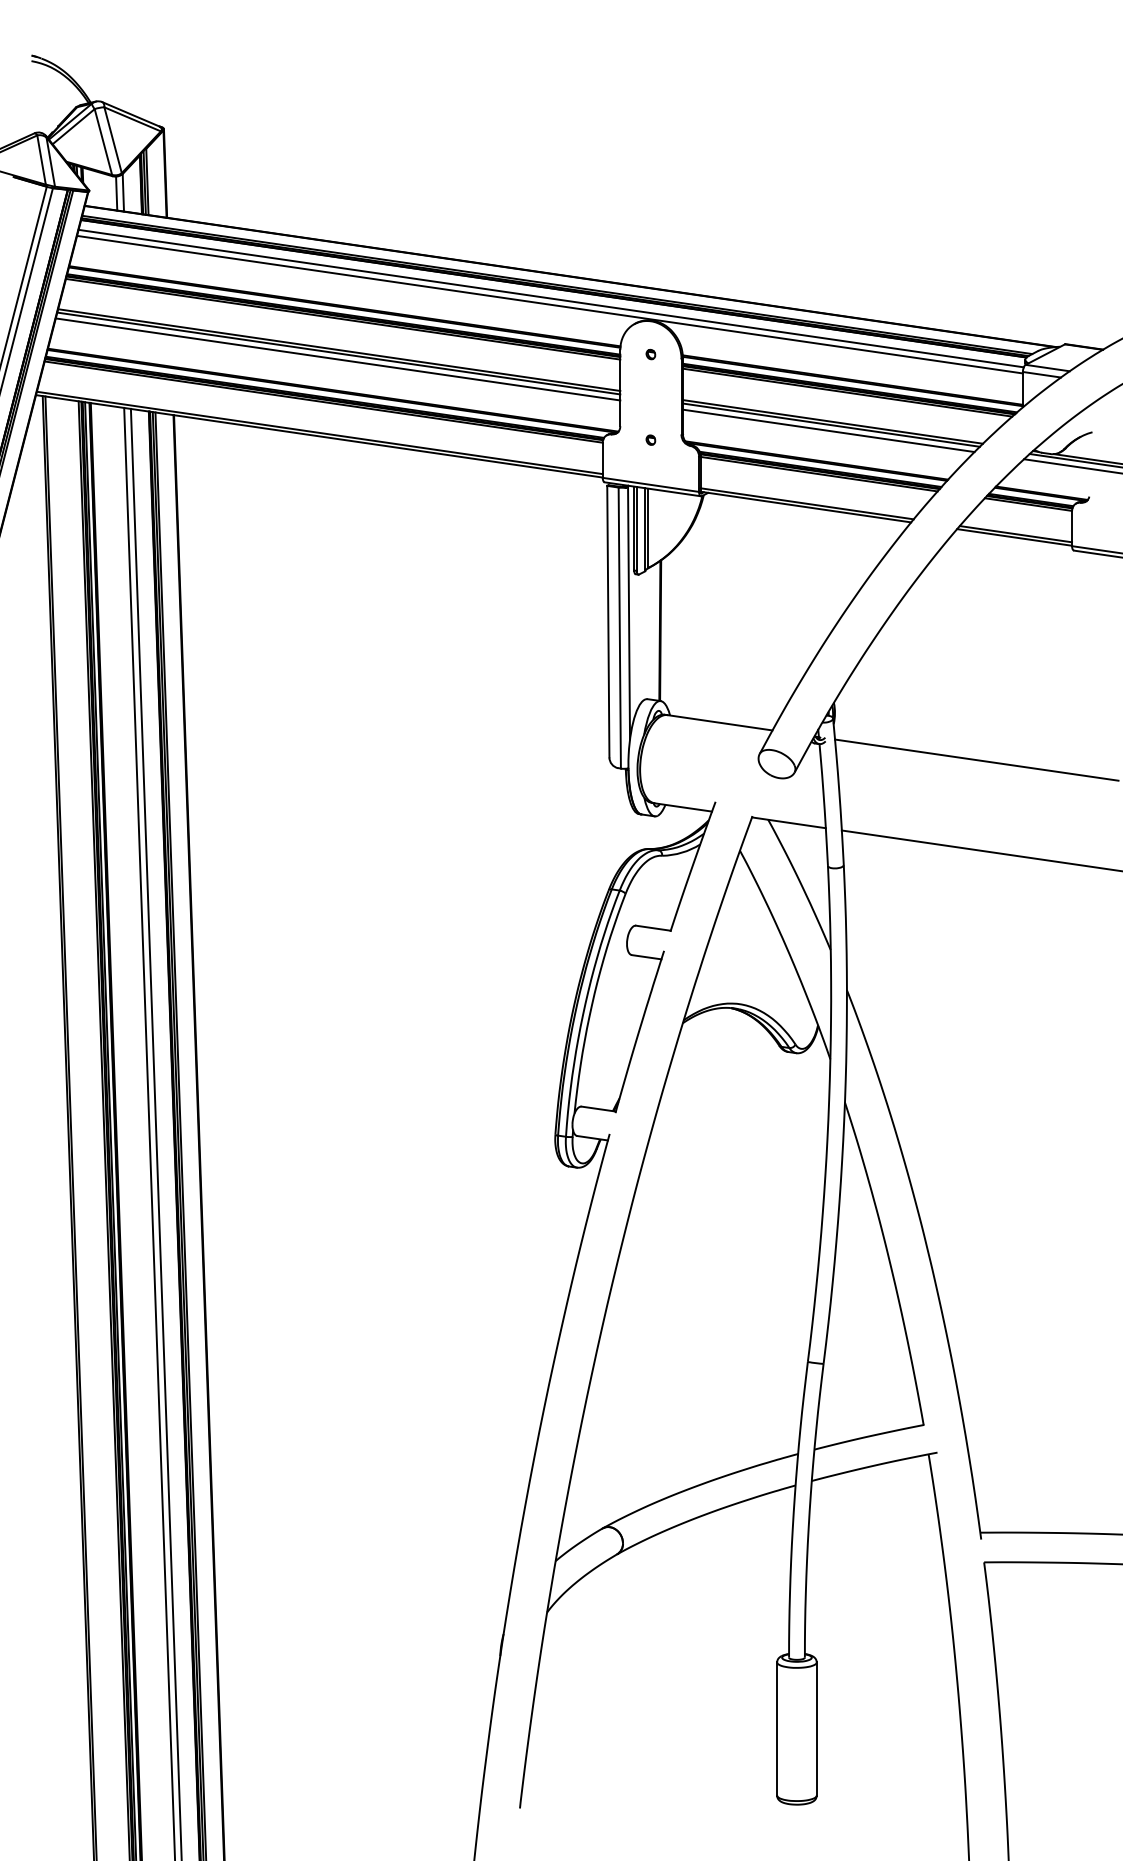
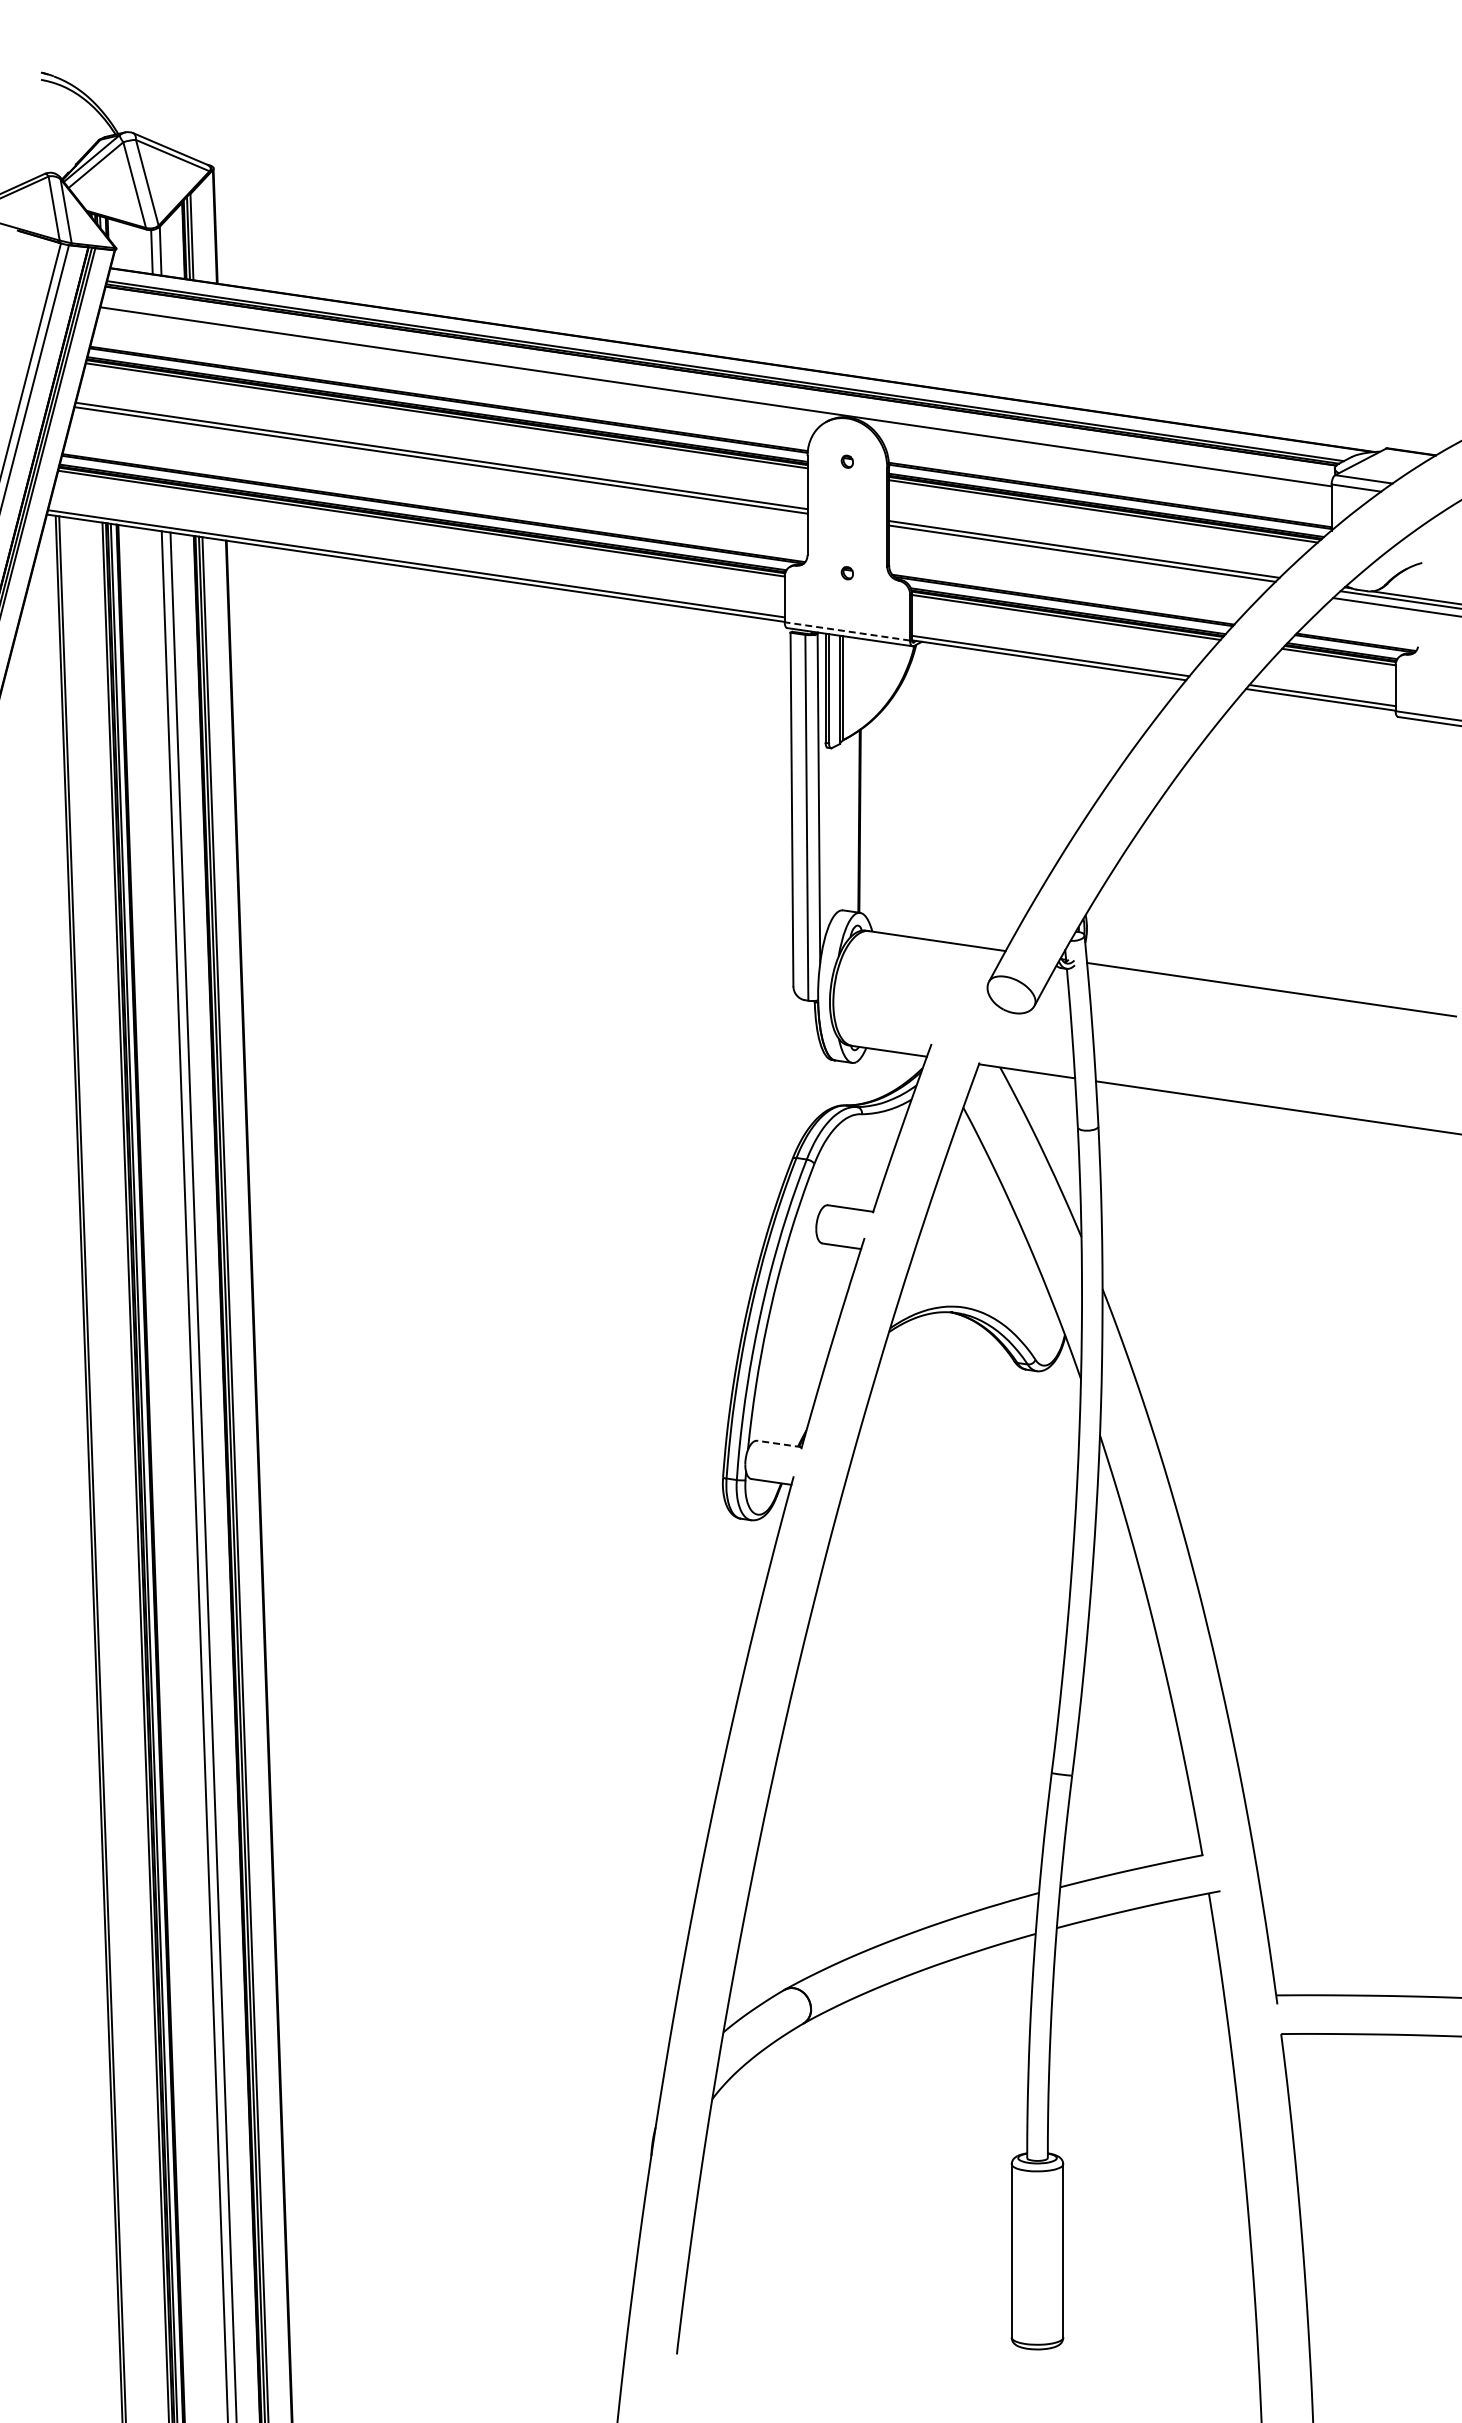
line: (551, 298) -> (717, 388), removed
line: (337, 358) -> (439, 467), removed
line: (828, 430) -> (1078, 560), removed
line: (650, 484) -> (846, 631), solid -> dashed
line: (598, 1108) -> (779, 1443), solid -> dashed

